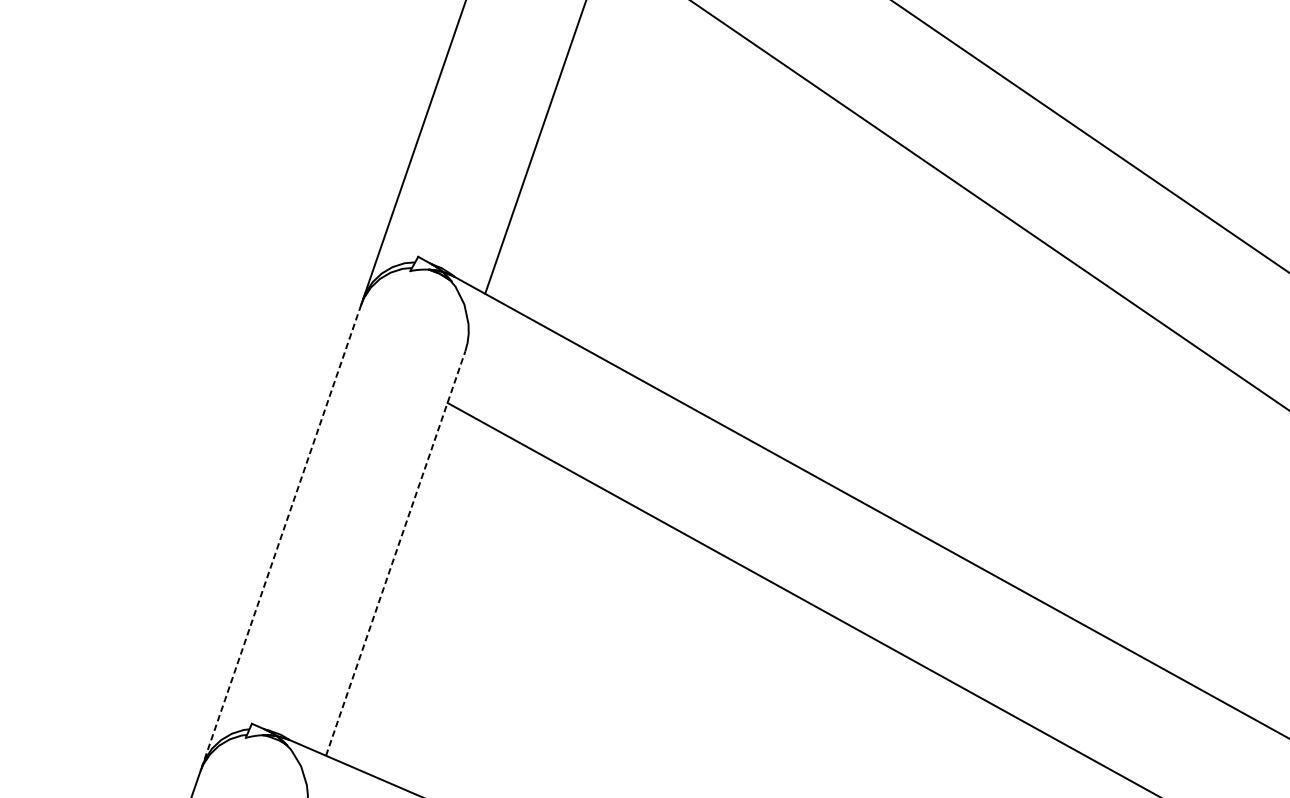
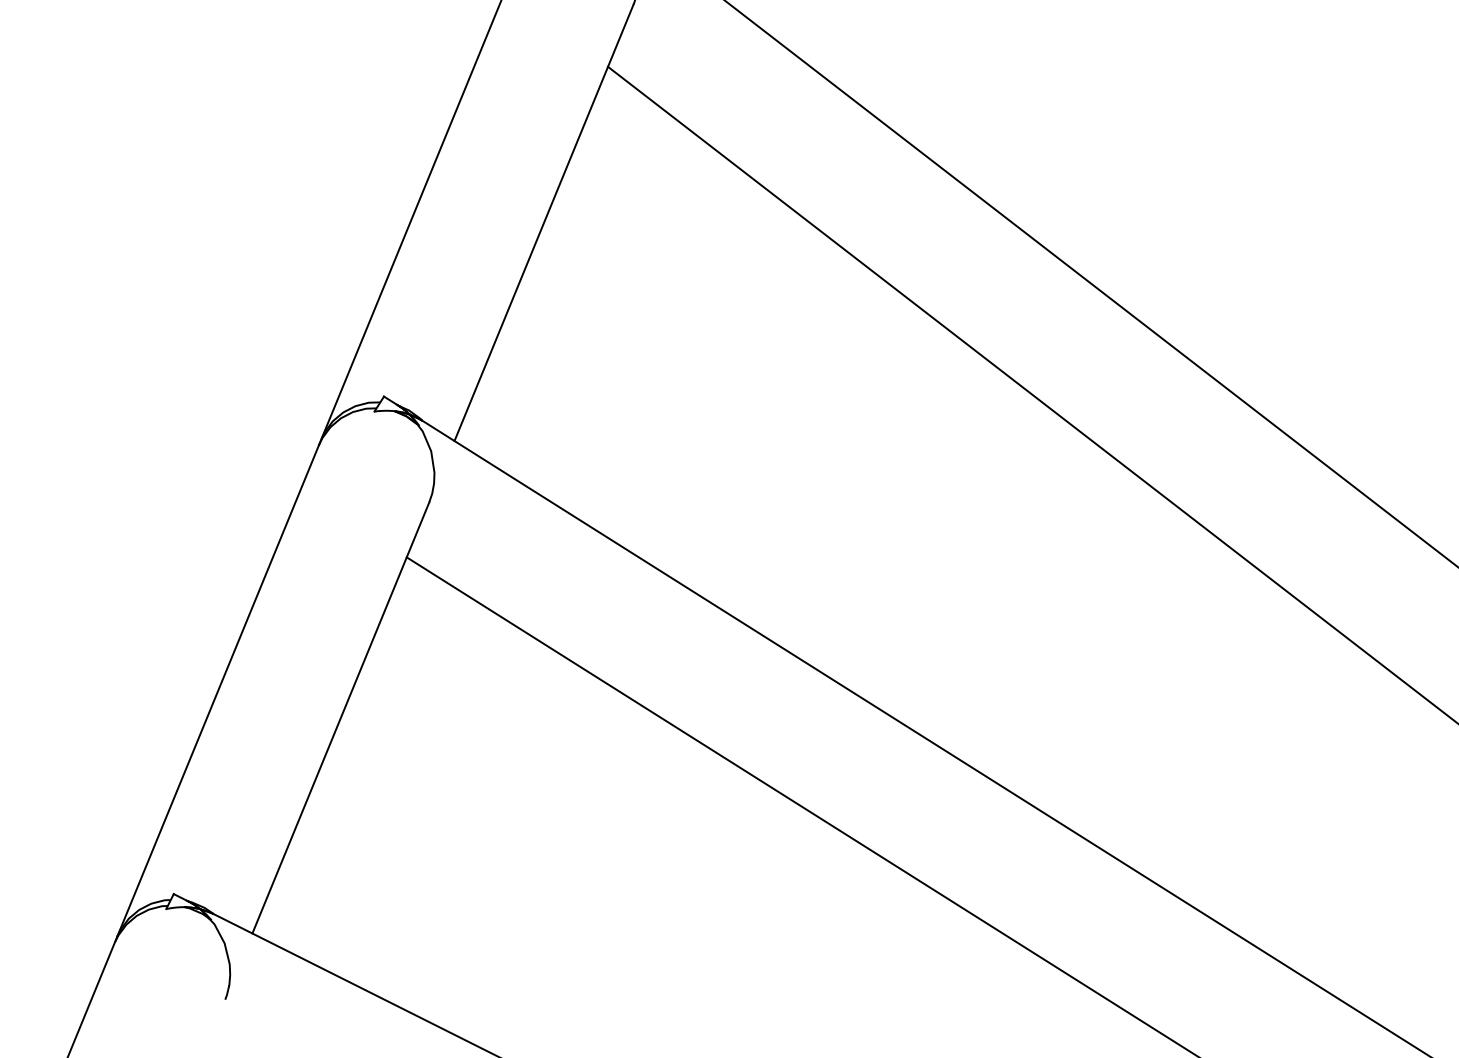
line: (282, 534) -> (218, 690), dashed -> solid
line: (395, 553) -> (340, 717), dashed -> solid

